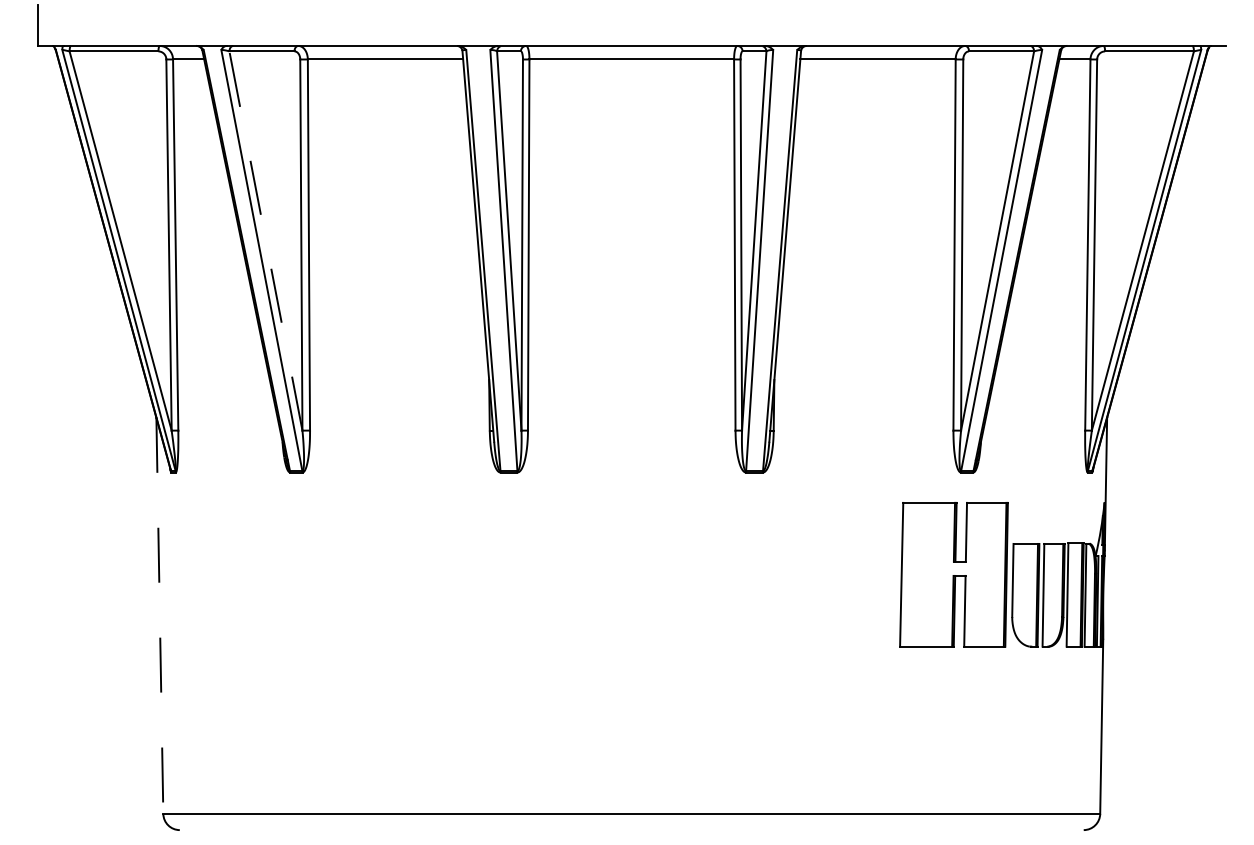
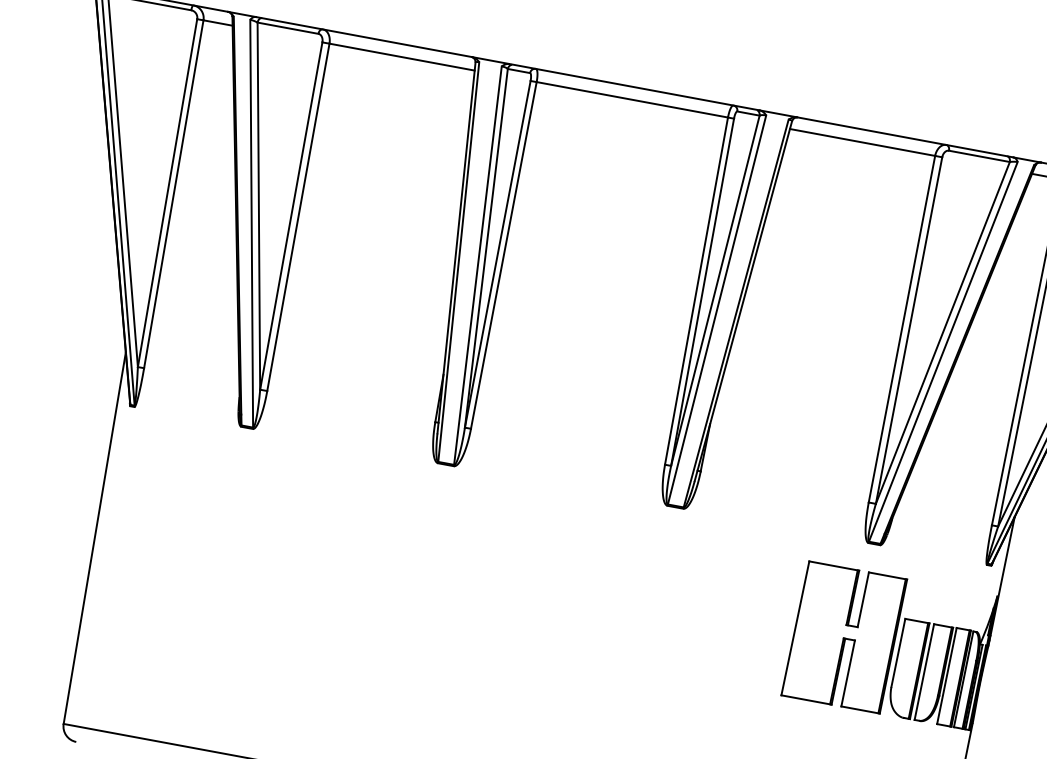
line: (265, 240) -> (258, 205), dashed -> solid
line: (159, 616) -> (94, 538), dashed -> solid

